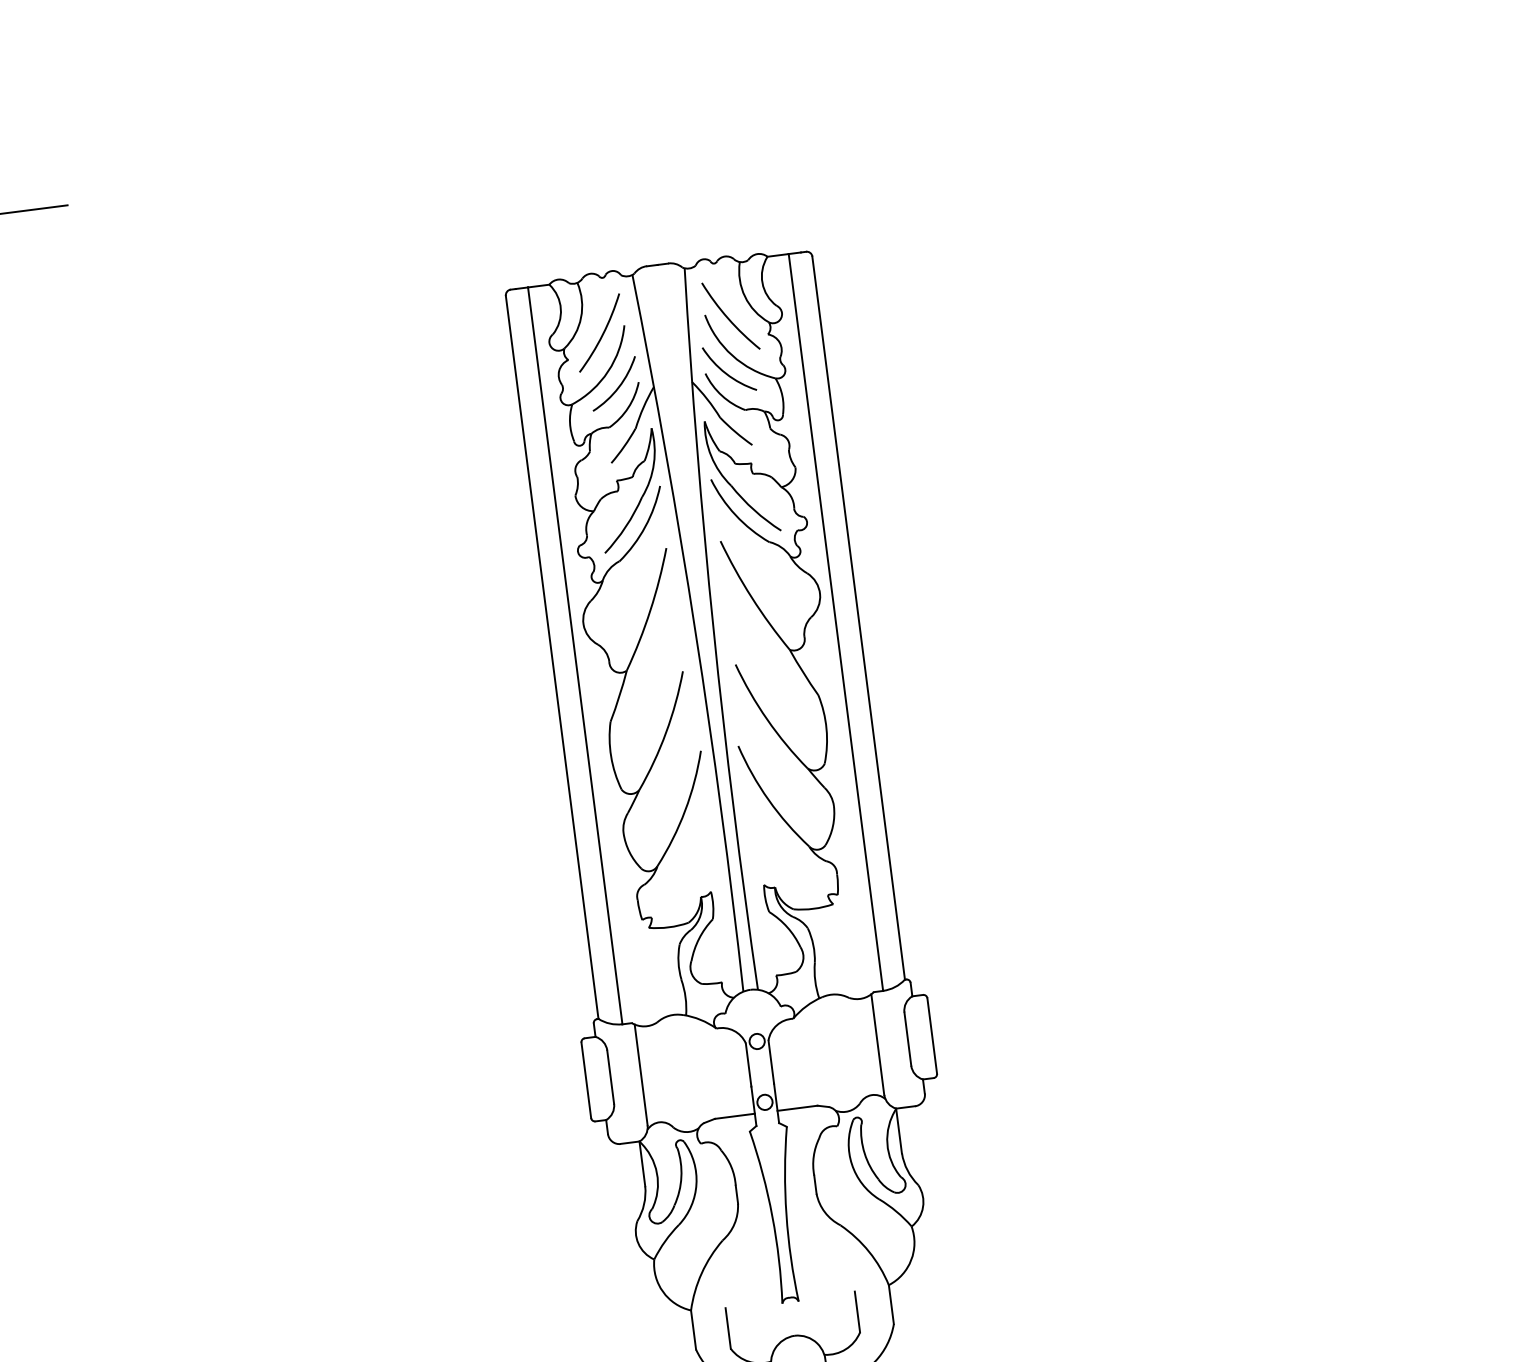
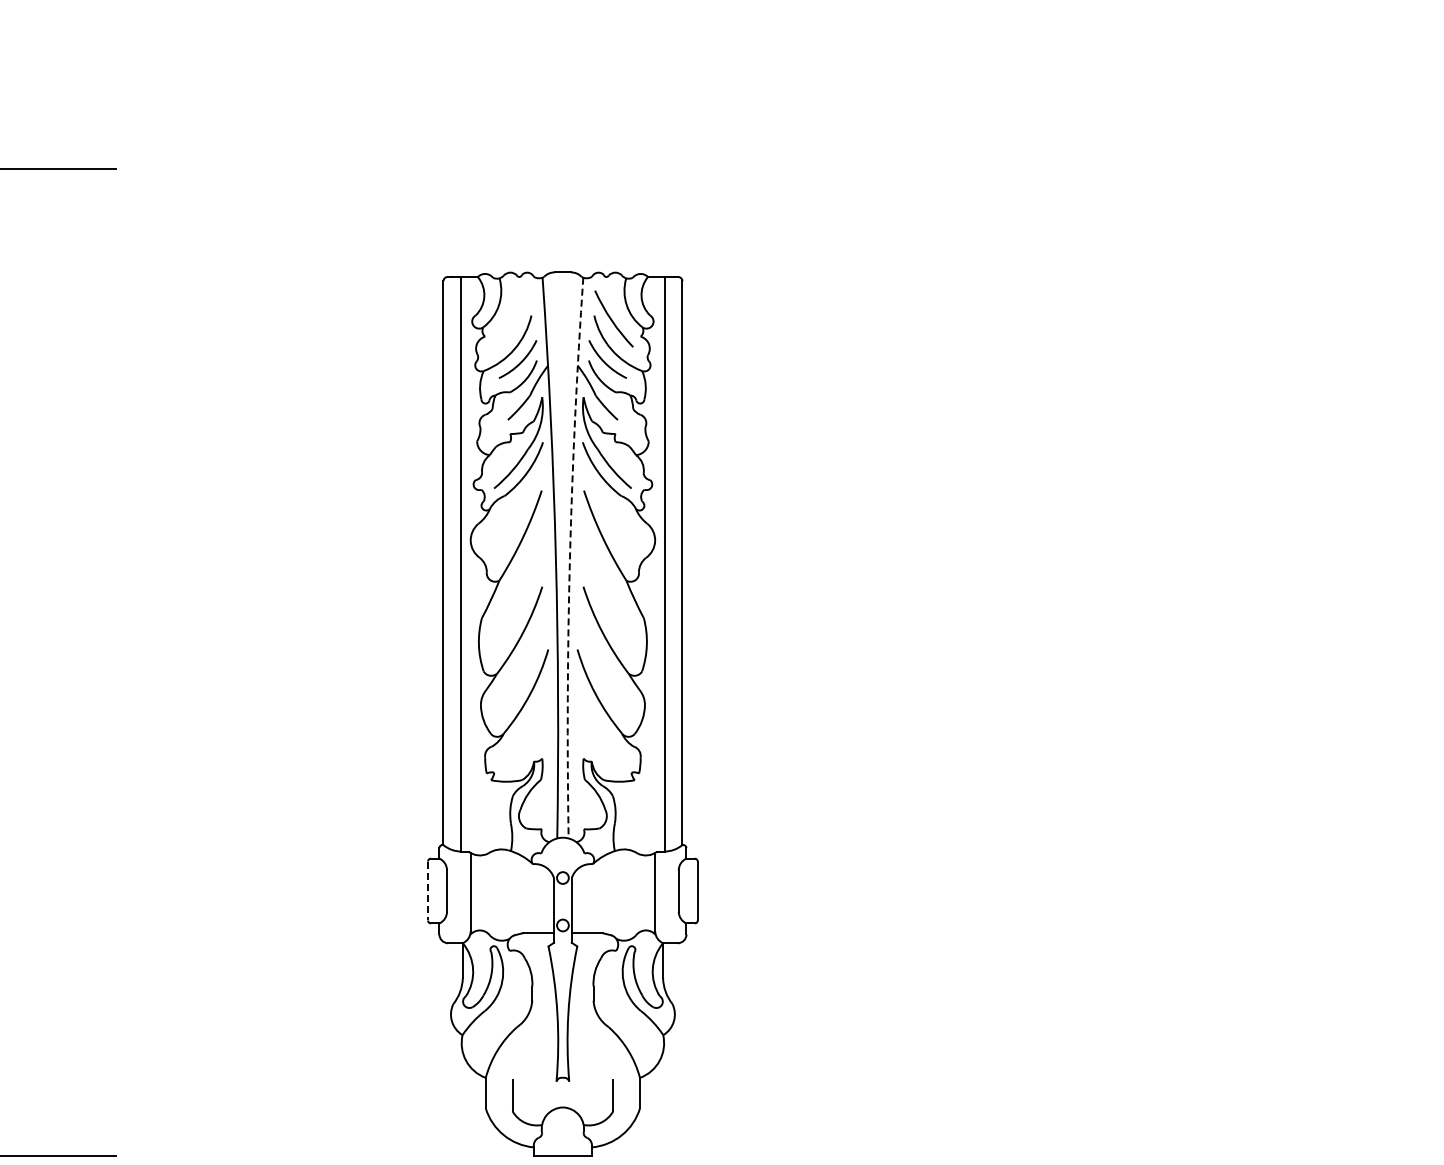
arc: (602, 333) -> (513, 319), removed
arc: (712, 629) -> (569, 557), solid -> dashed
line: (586, 1080) -> (428, 891), solid -> dashed

